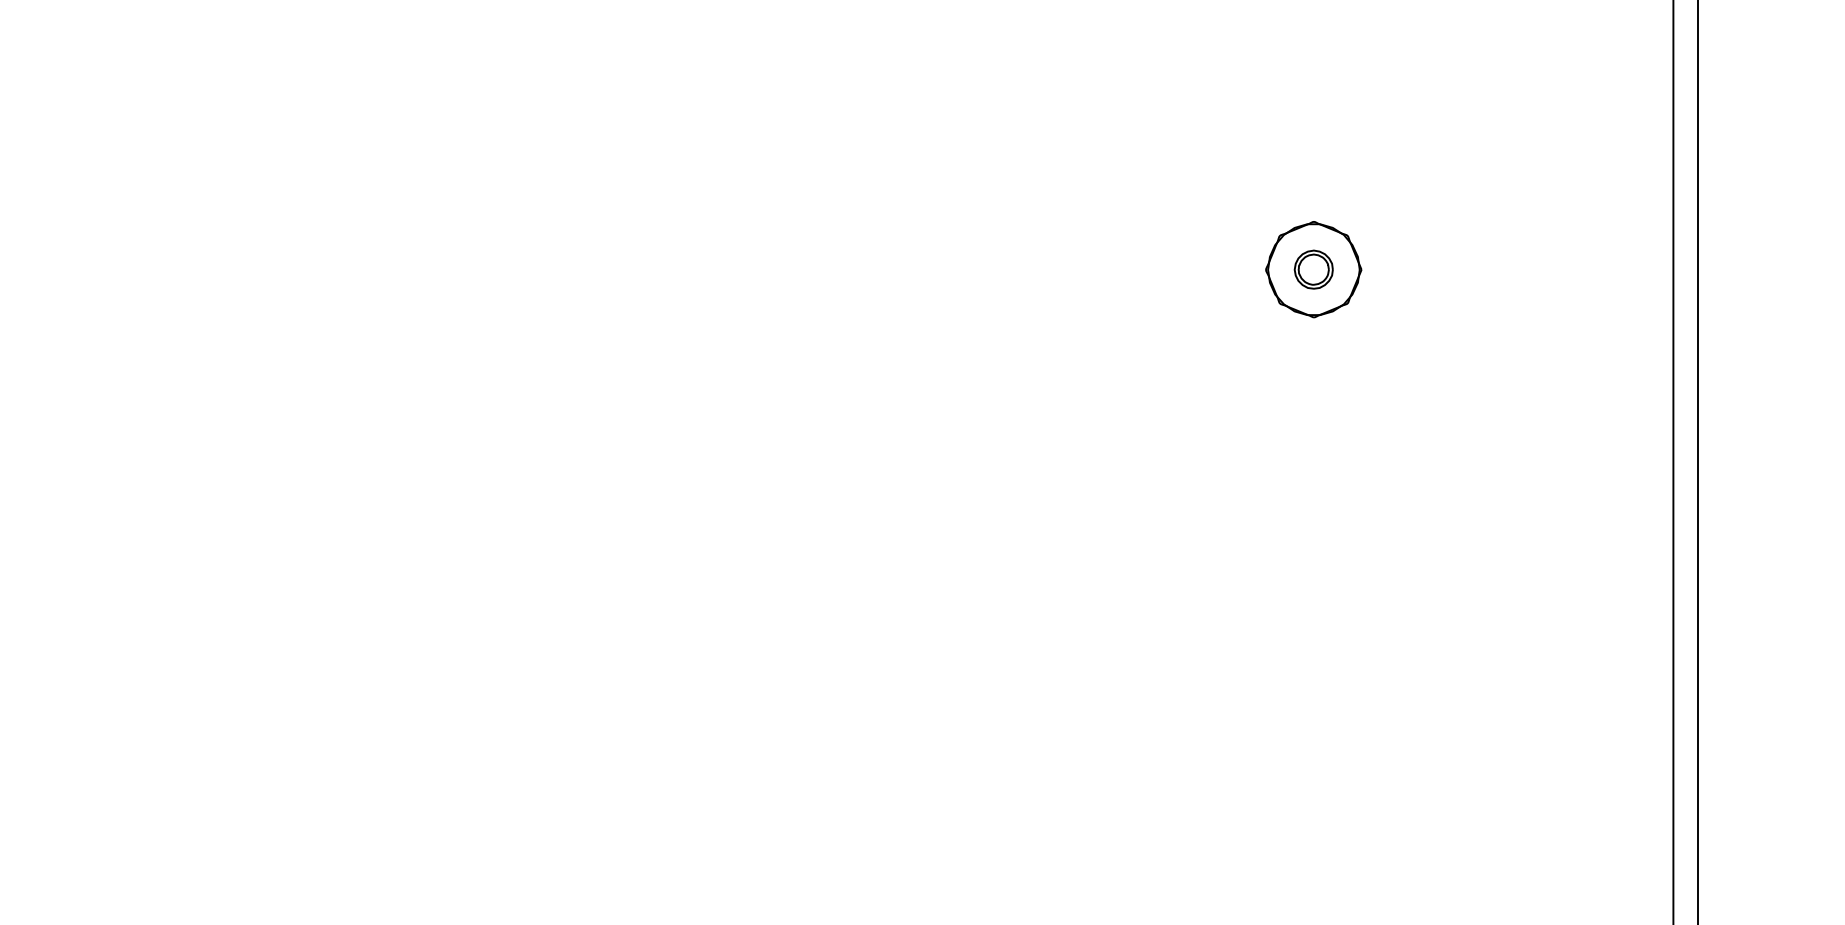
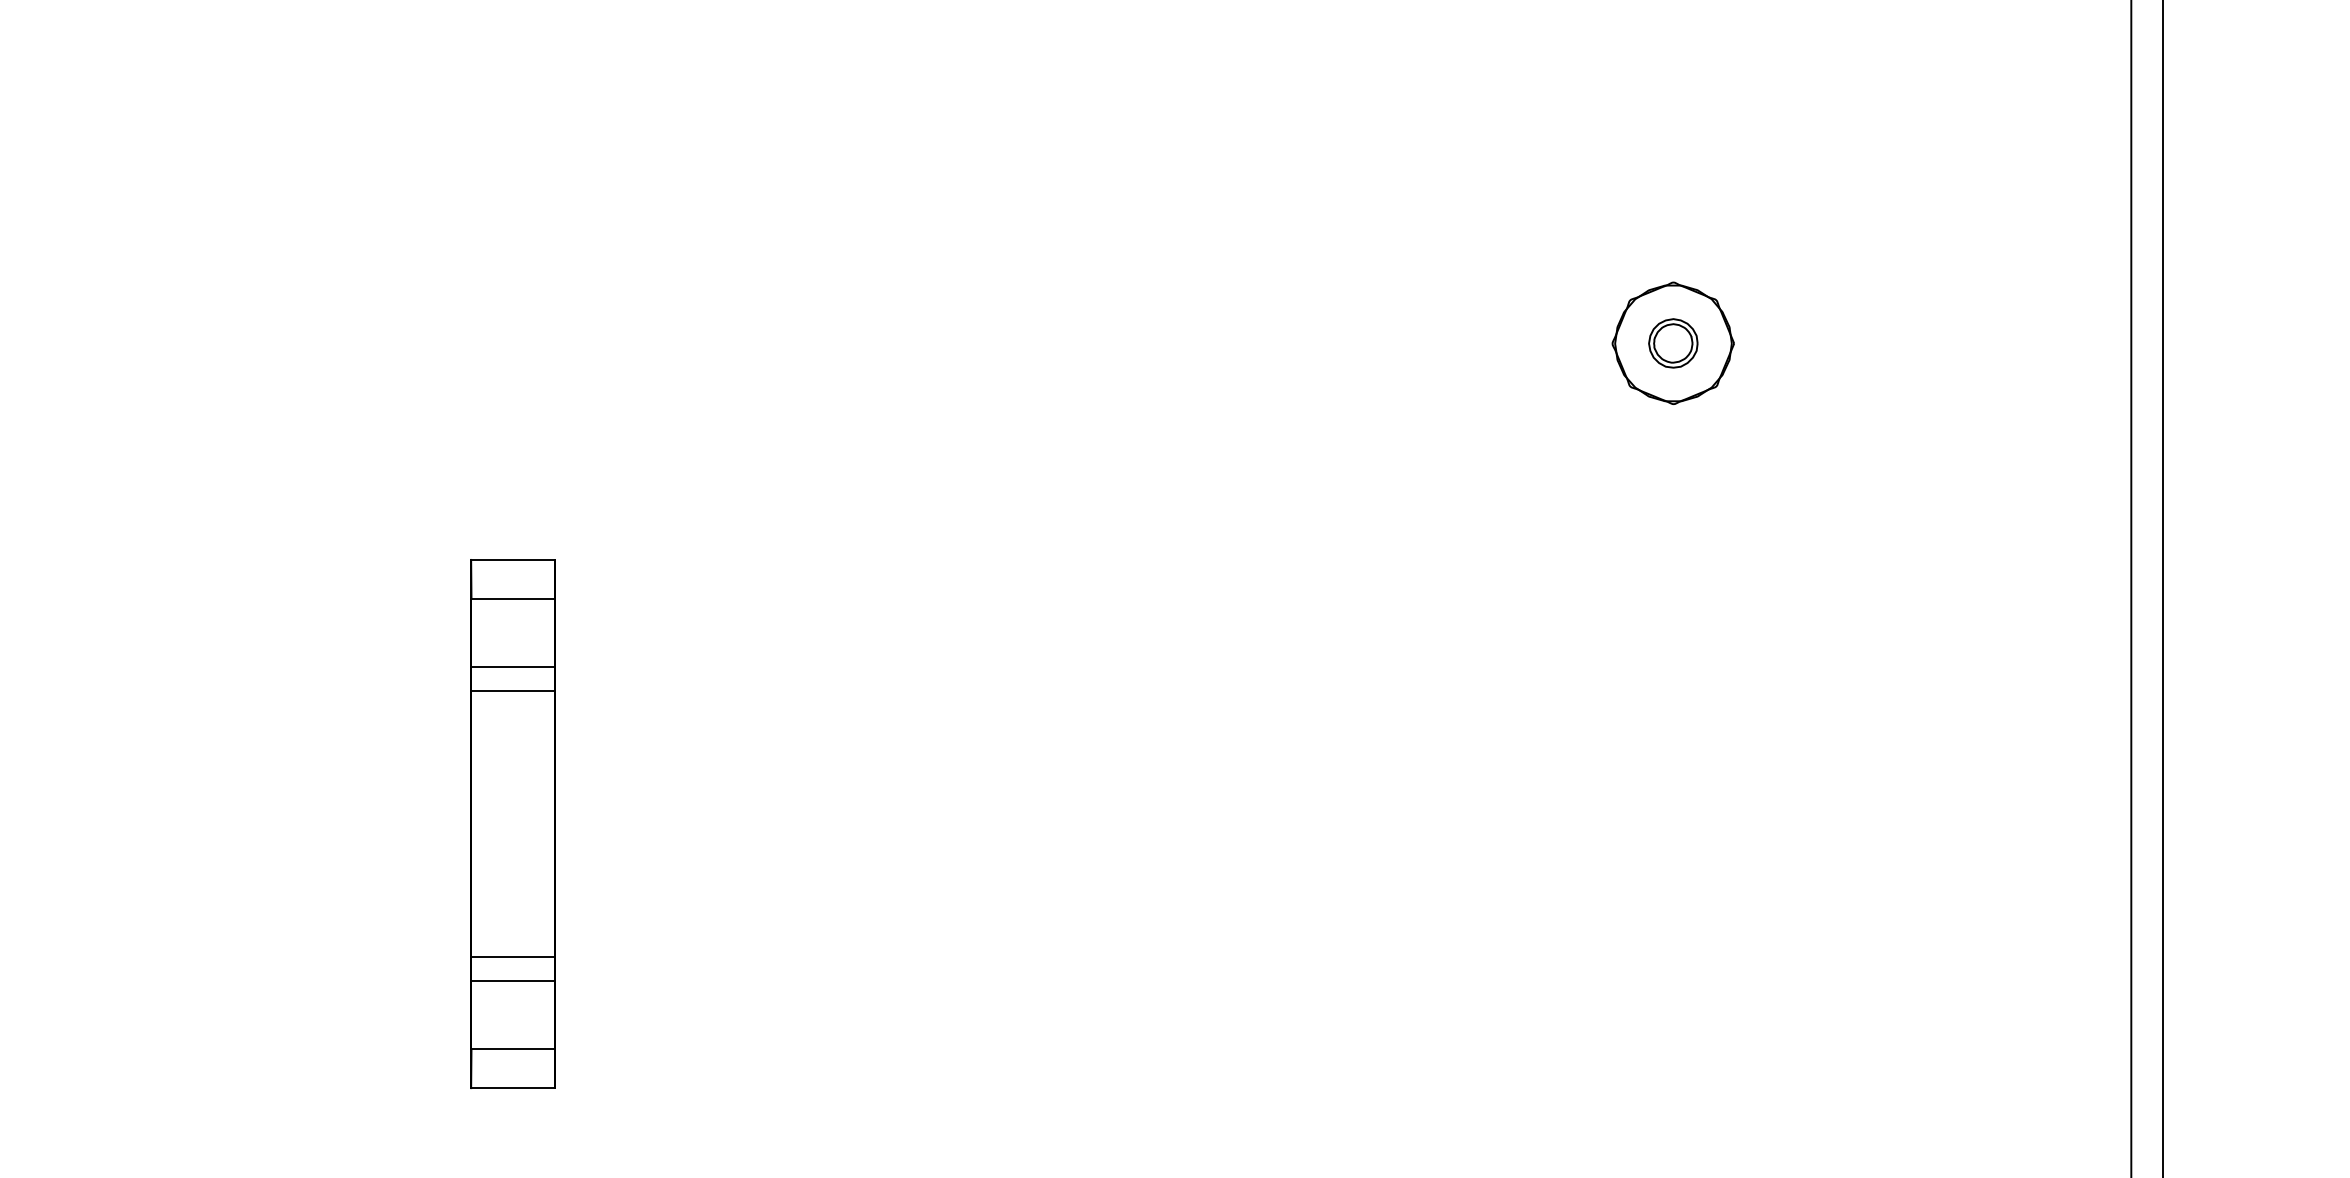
part: (402, 646) -> (512, 823), added

